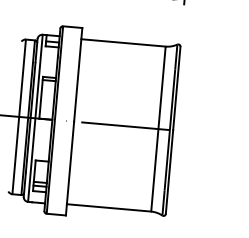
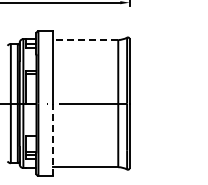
line: (123, 42) -> (85, 39), solid -> dashed
line: (70, 168) -> (53, 139), solid -> dashed

